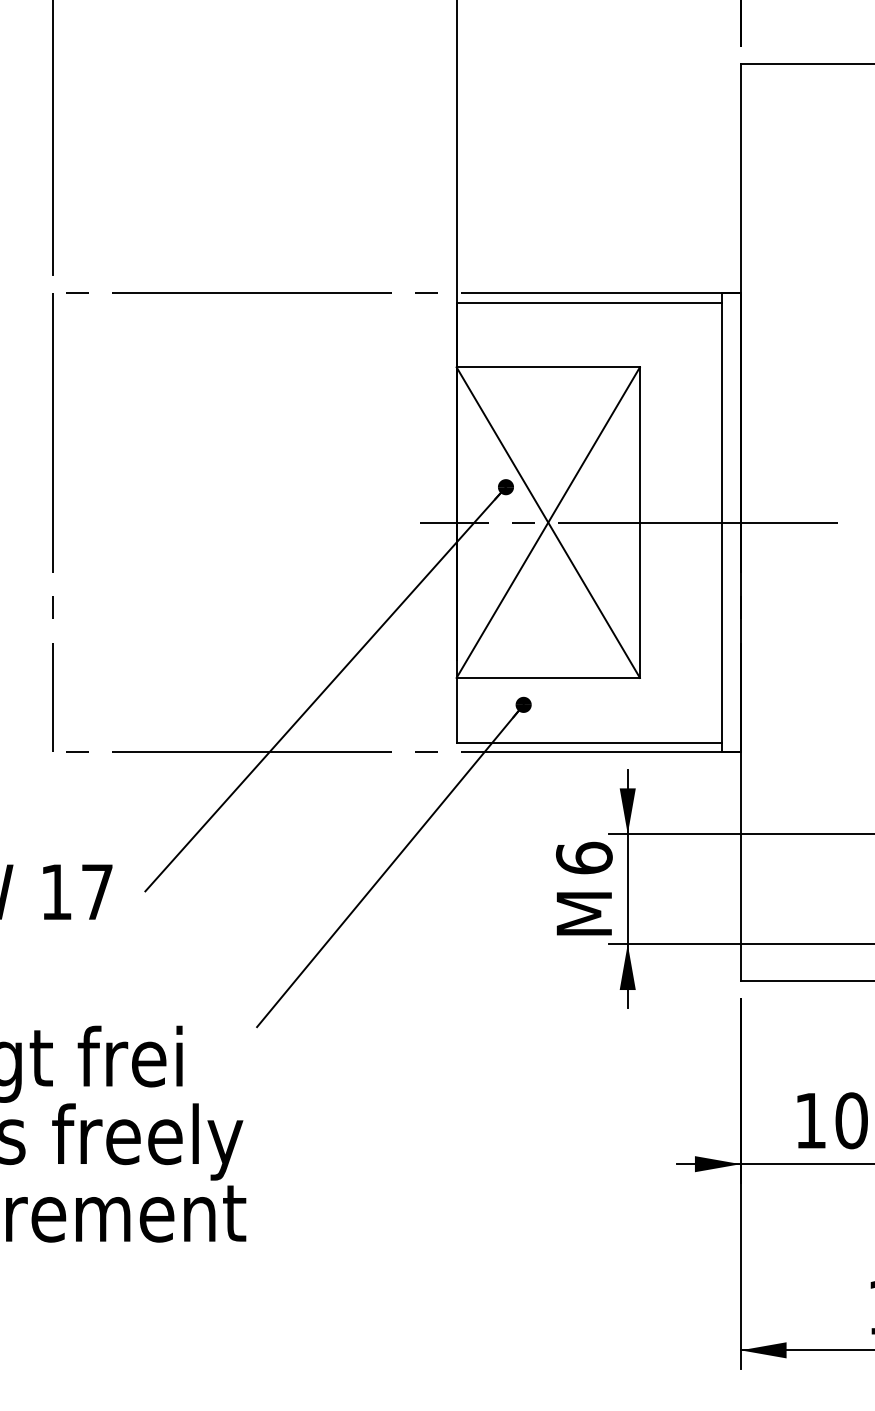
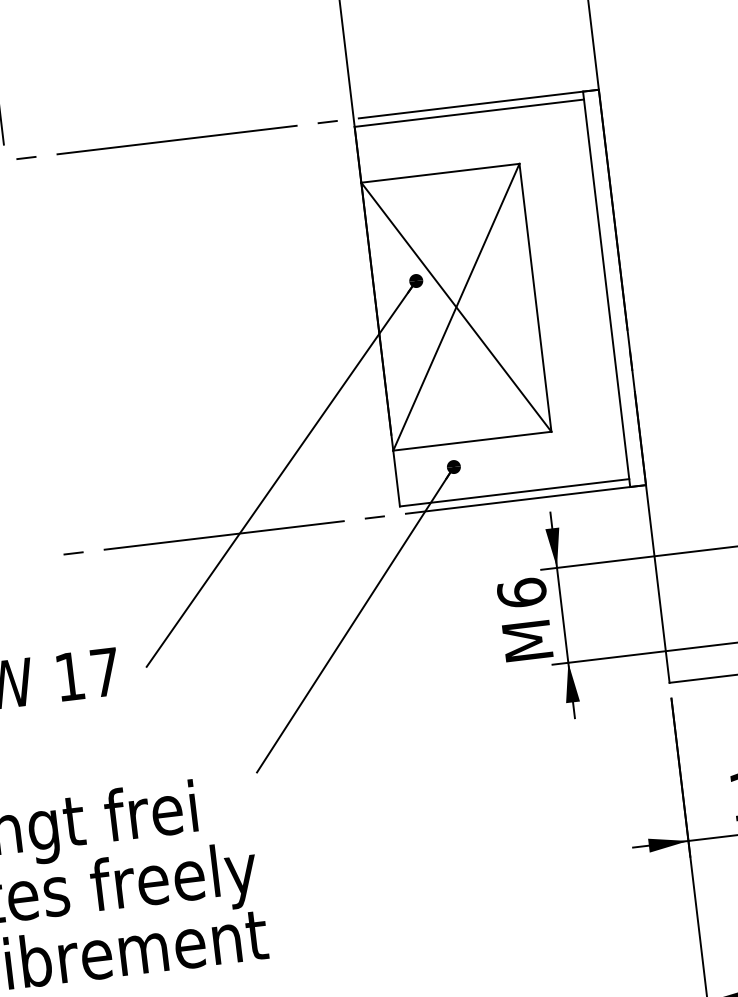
line: (53, 522) -> (29, 358), removed
line: (628, 522) -> (525, 298), removed

